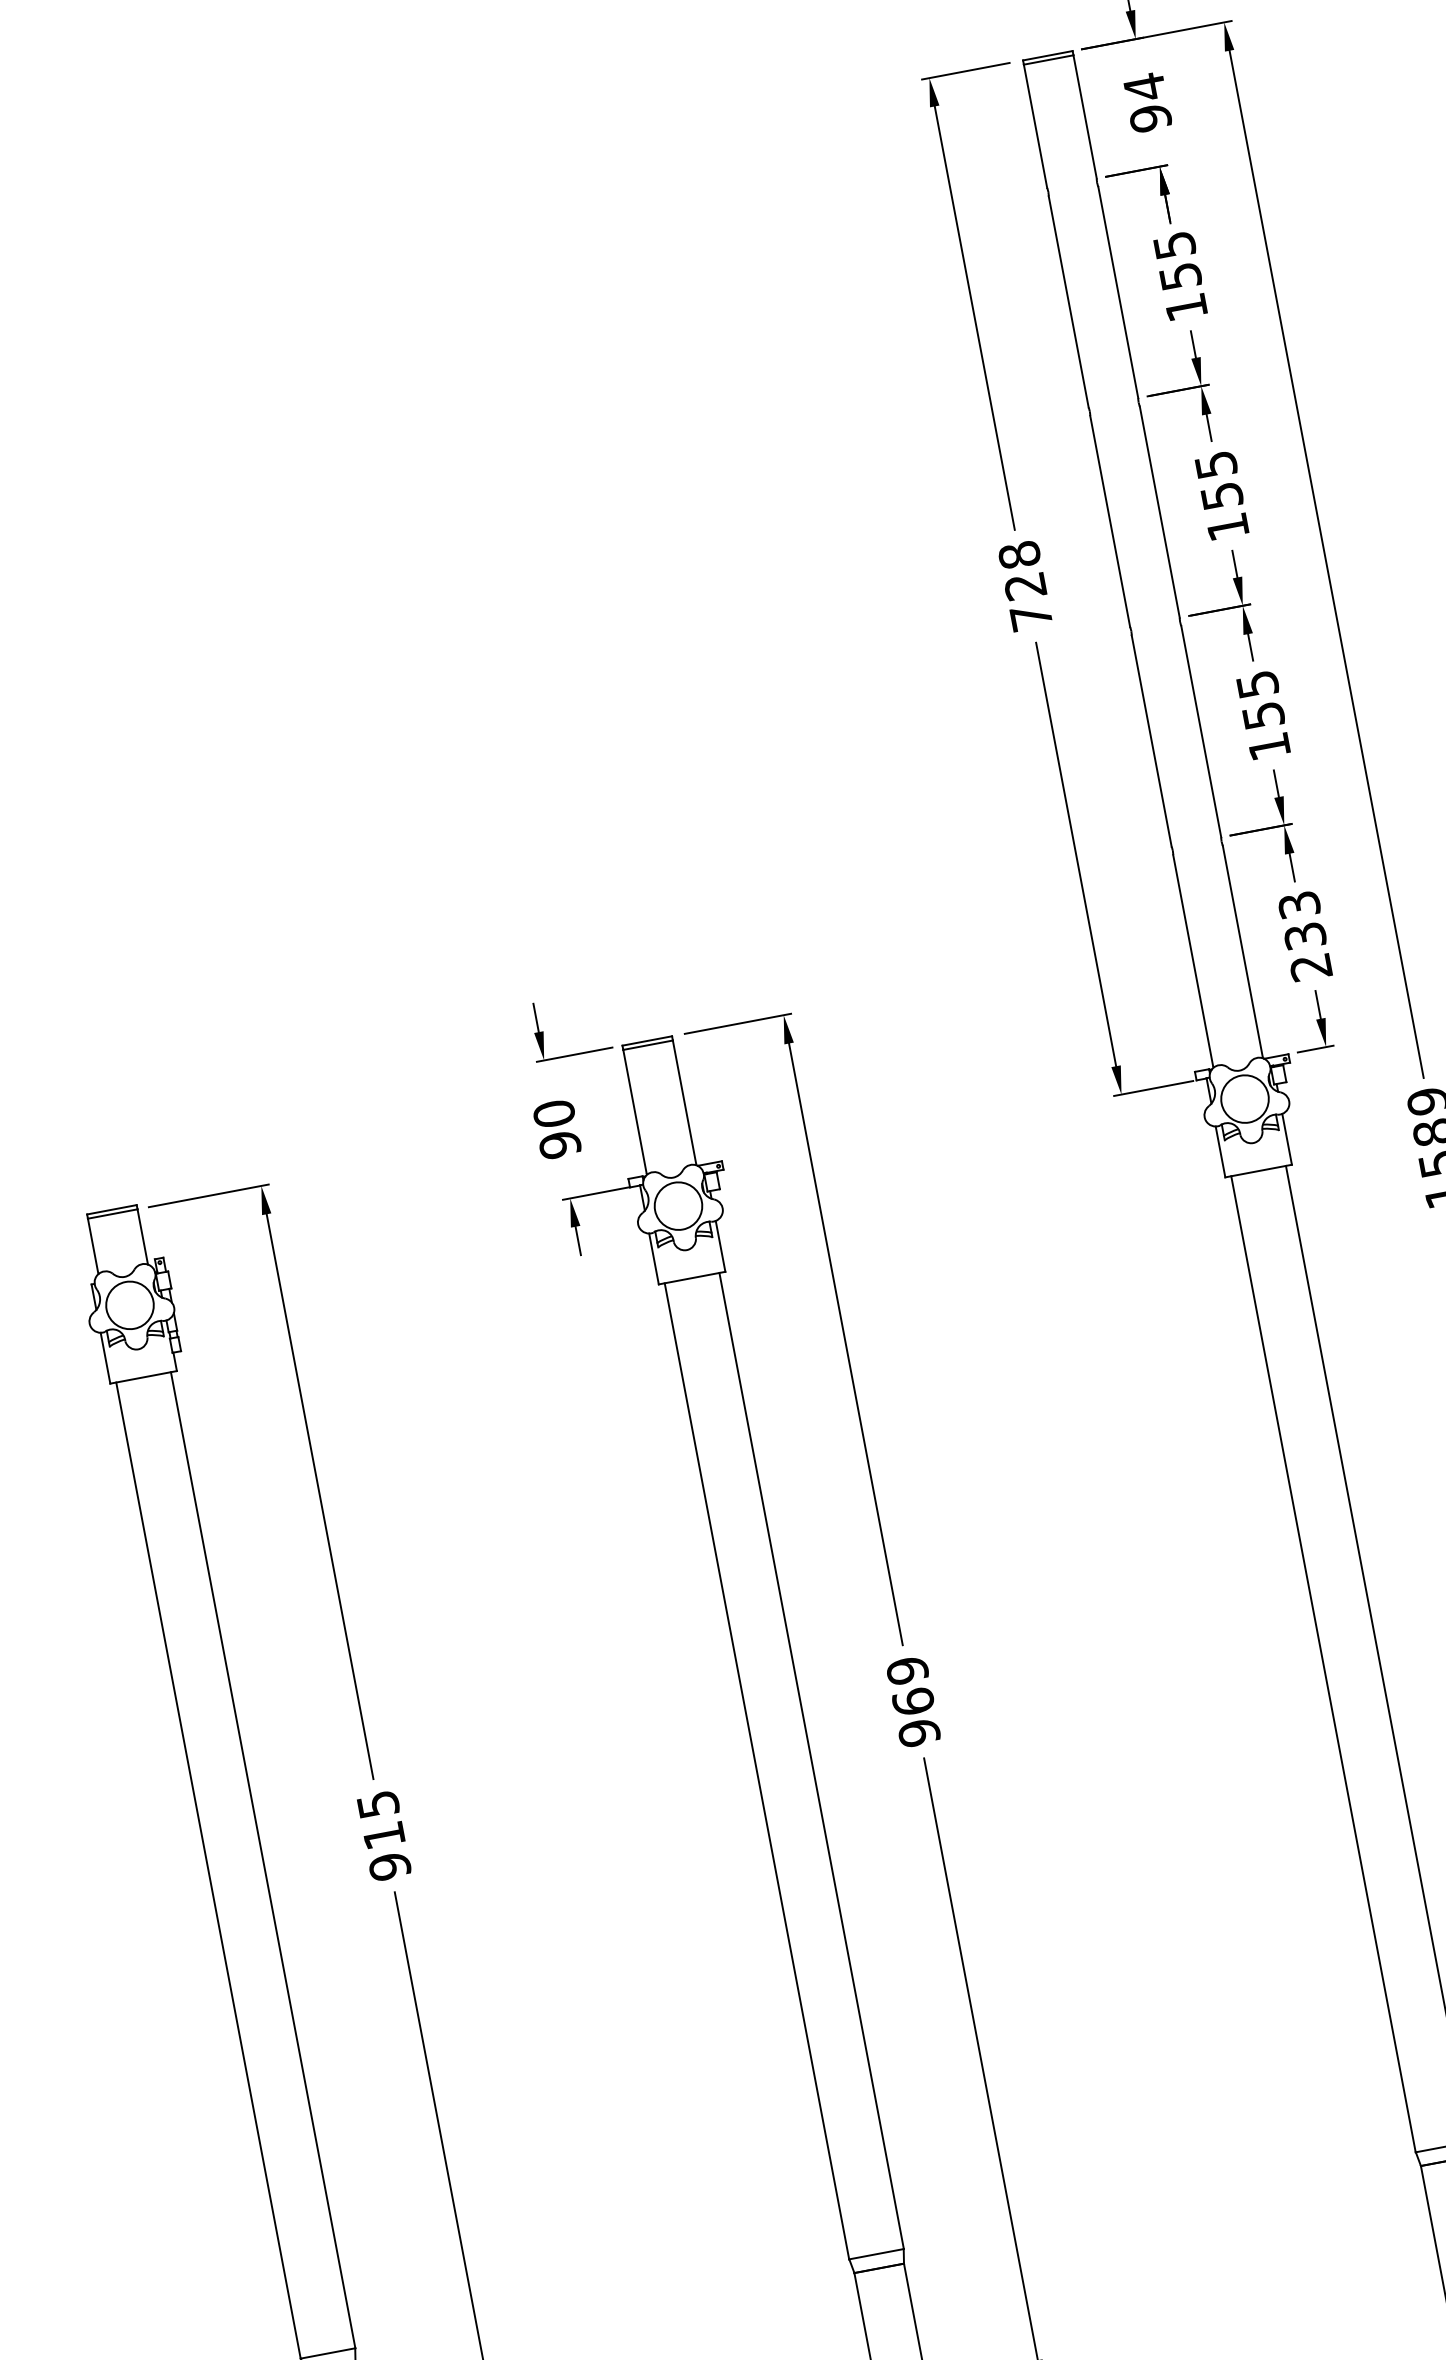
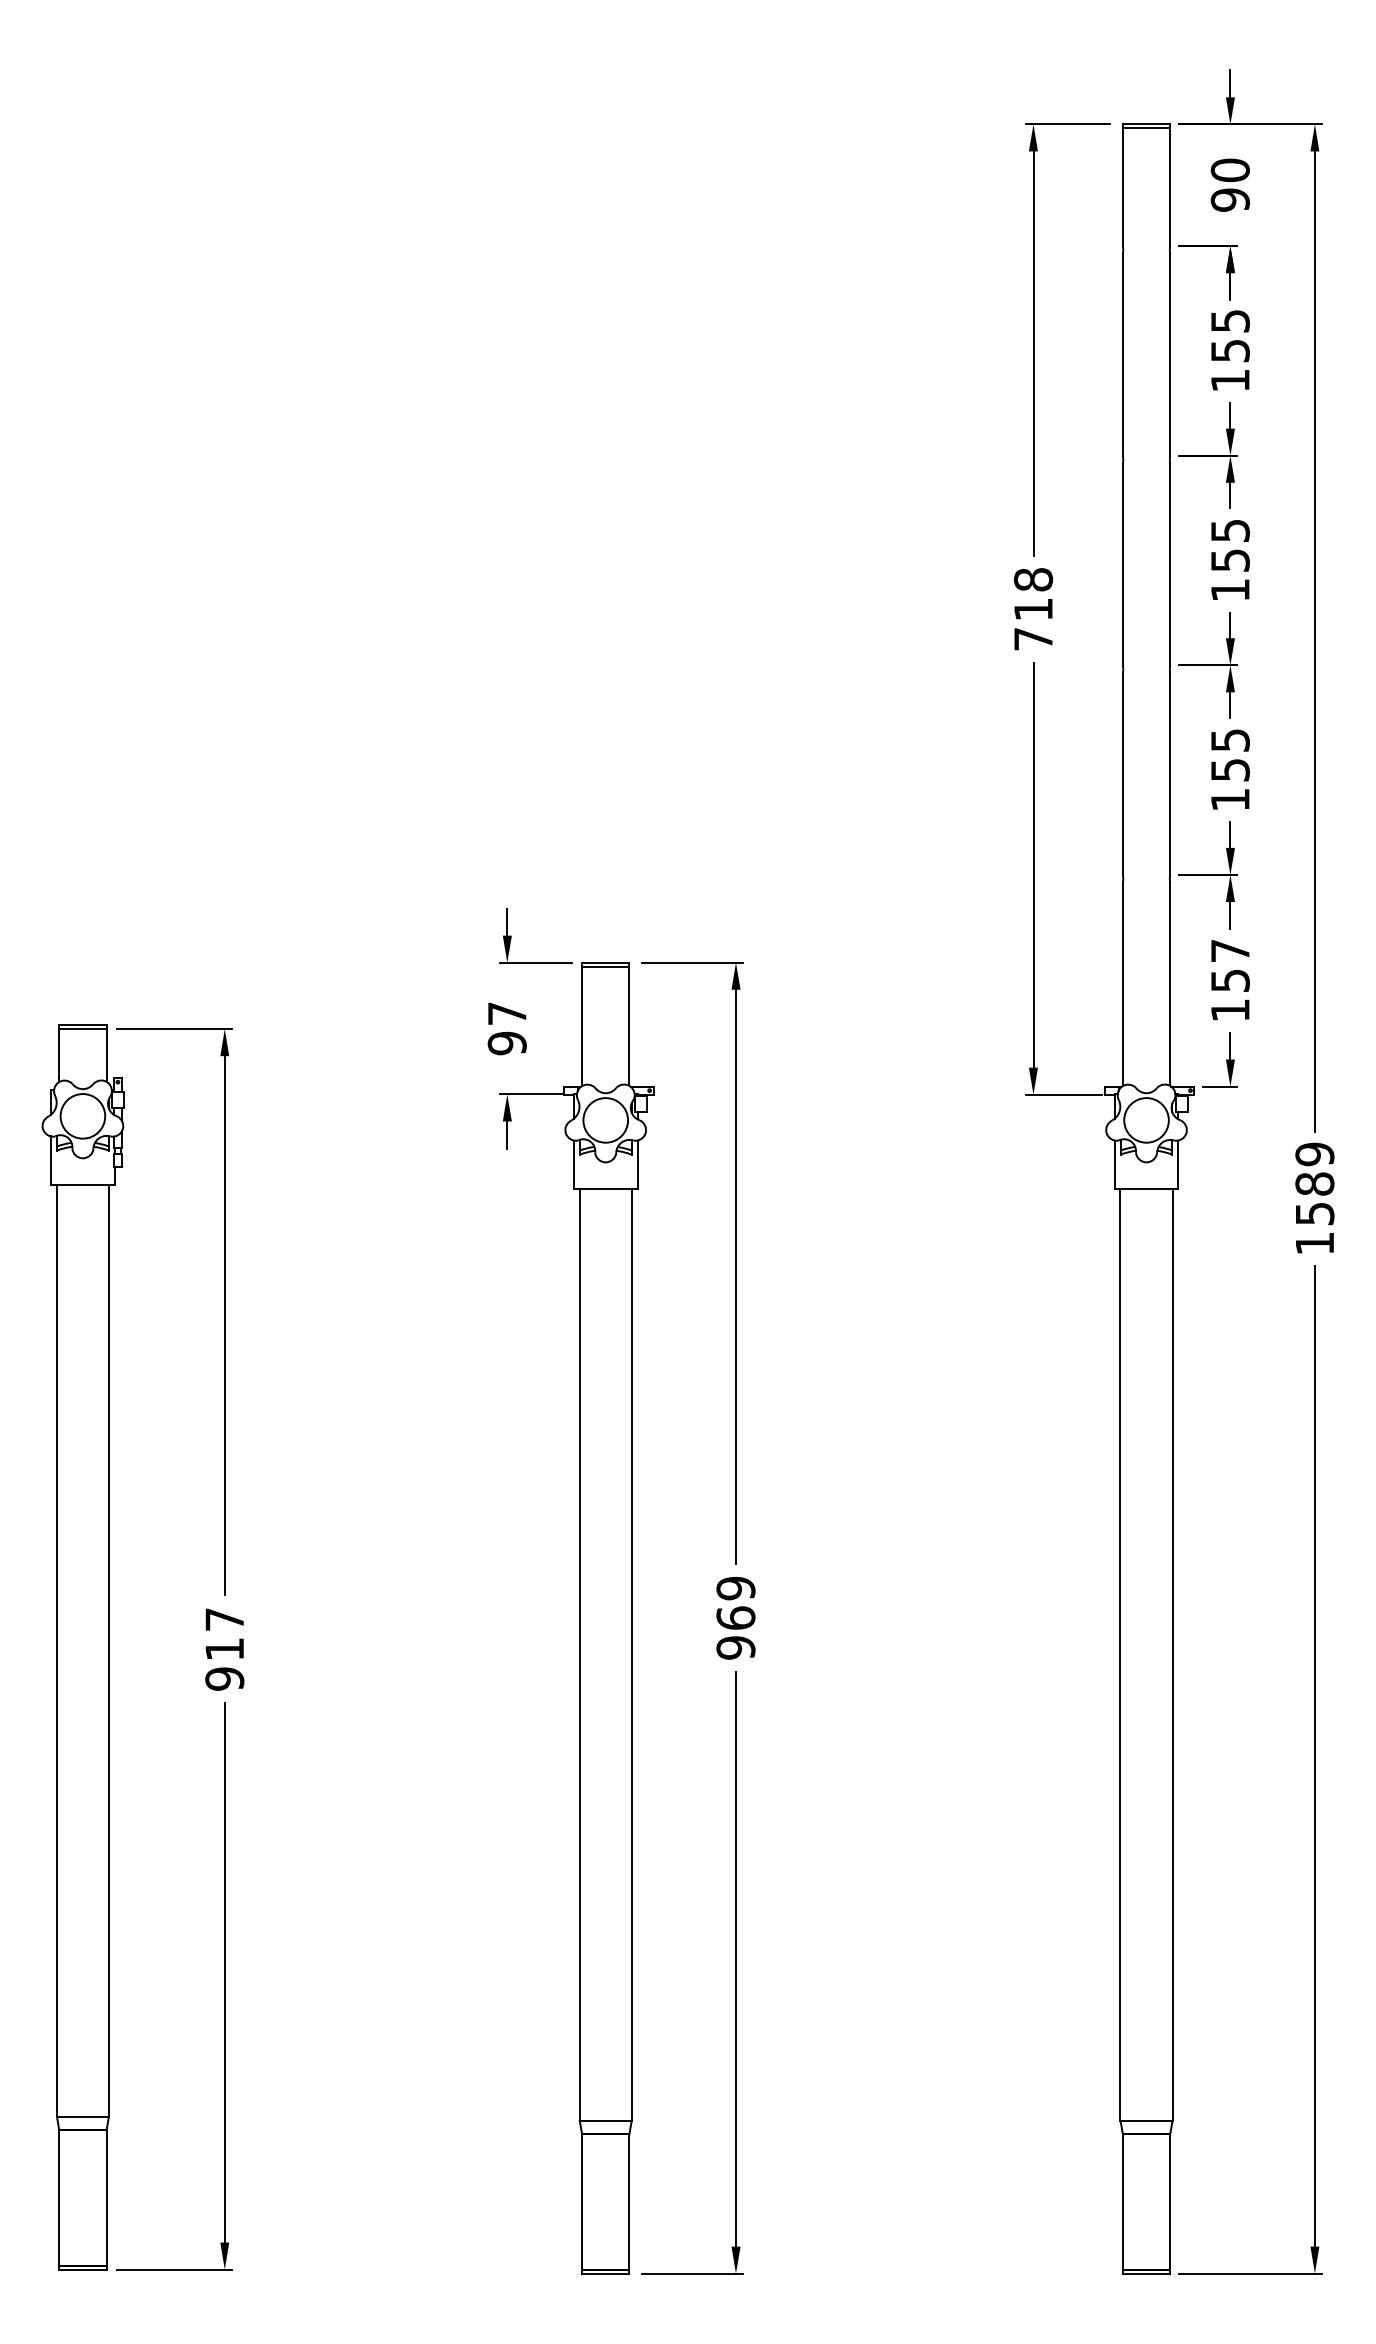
text: (1143, 87) -> (1229, 170), 94 -> 90
text: (1025, 586) -> (1033, 609), 728 -> 718
text: (1304, 936) -> (1229, 980), 233 -> 157
text: (553, 1113) -> (506, 1013), 90 -> 97
text: (377, 1804) -> (224, 1619), 915 -> 917

